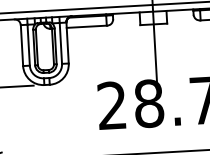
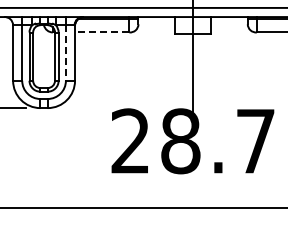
line: (86, 26) -> (101, 32), solid -> dashed
line: (60, 43) -> (65, 53), solid -> dashed

